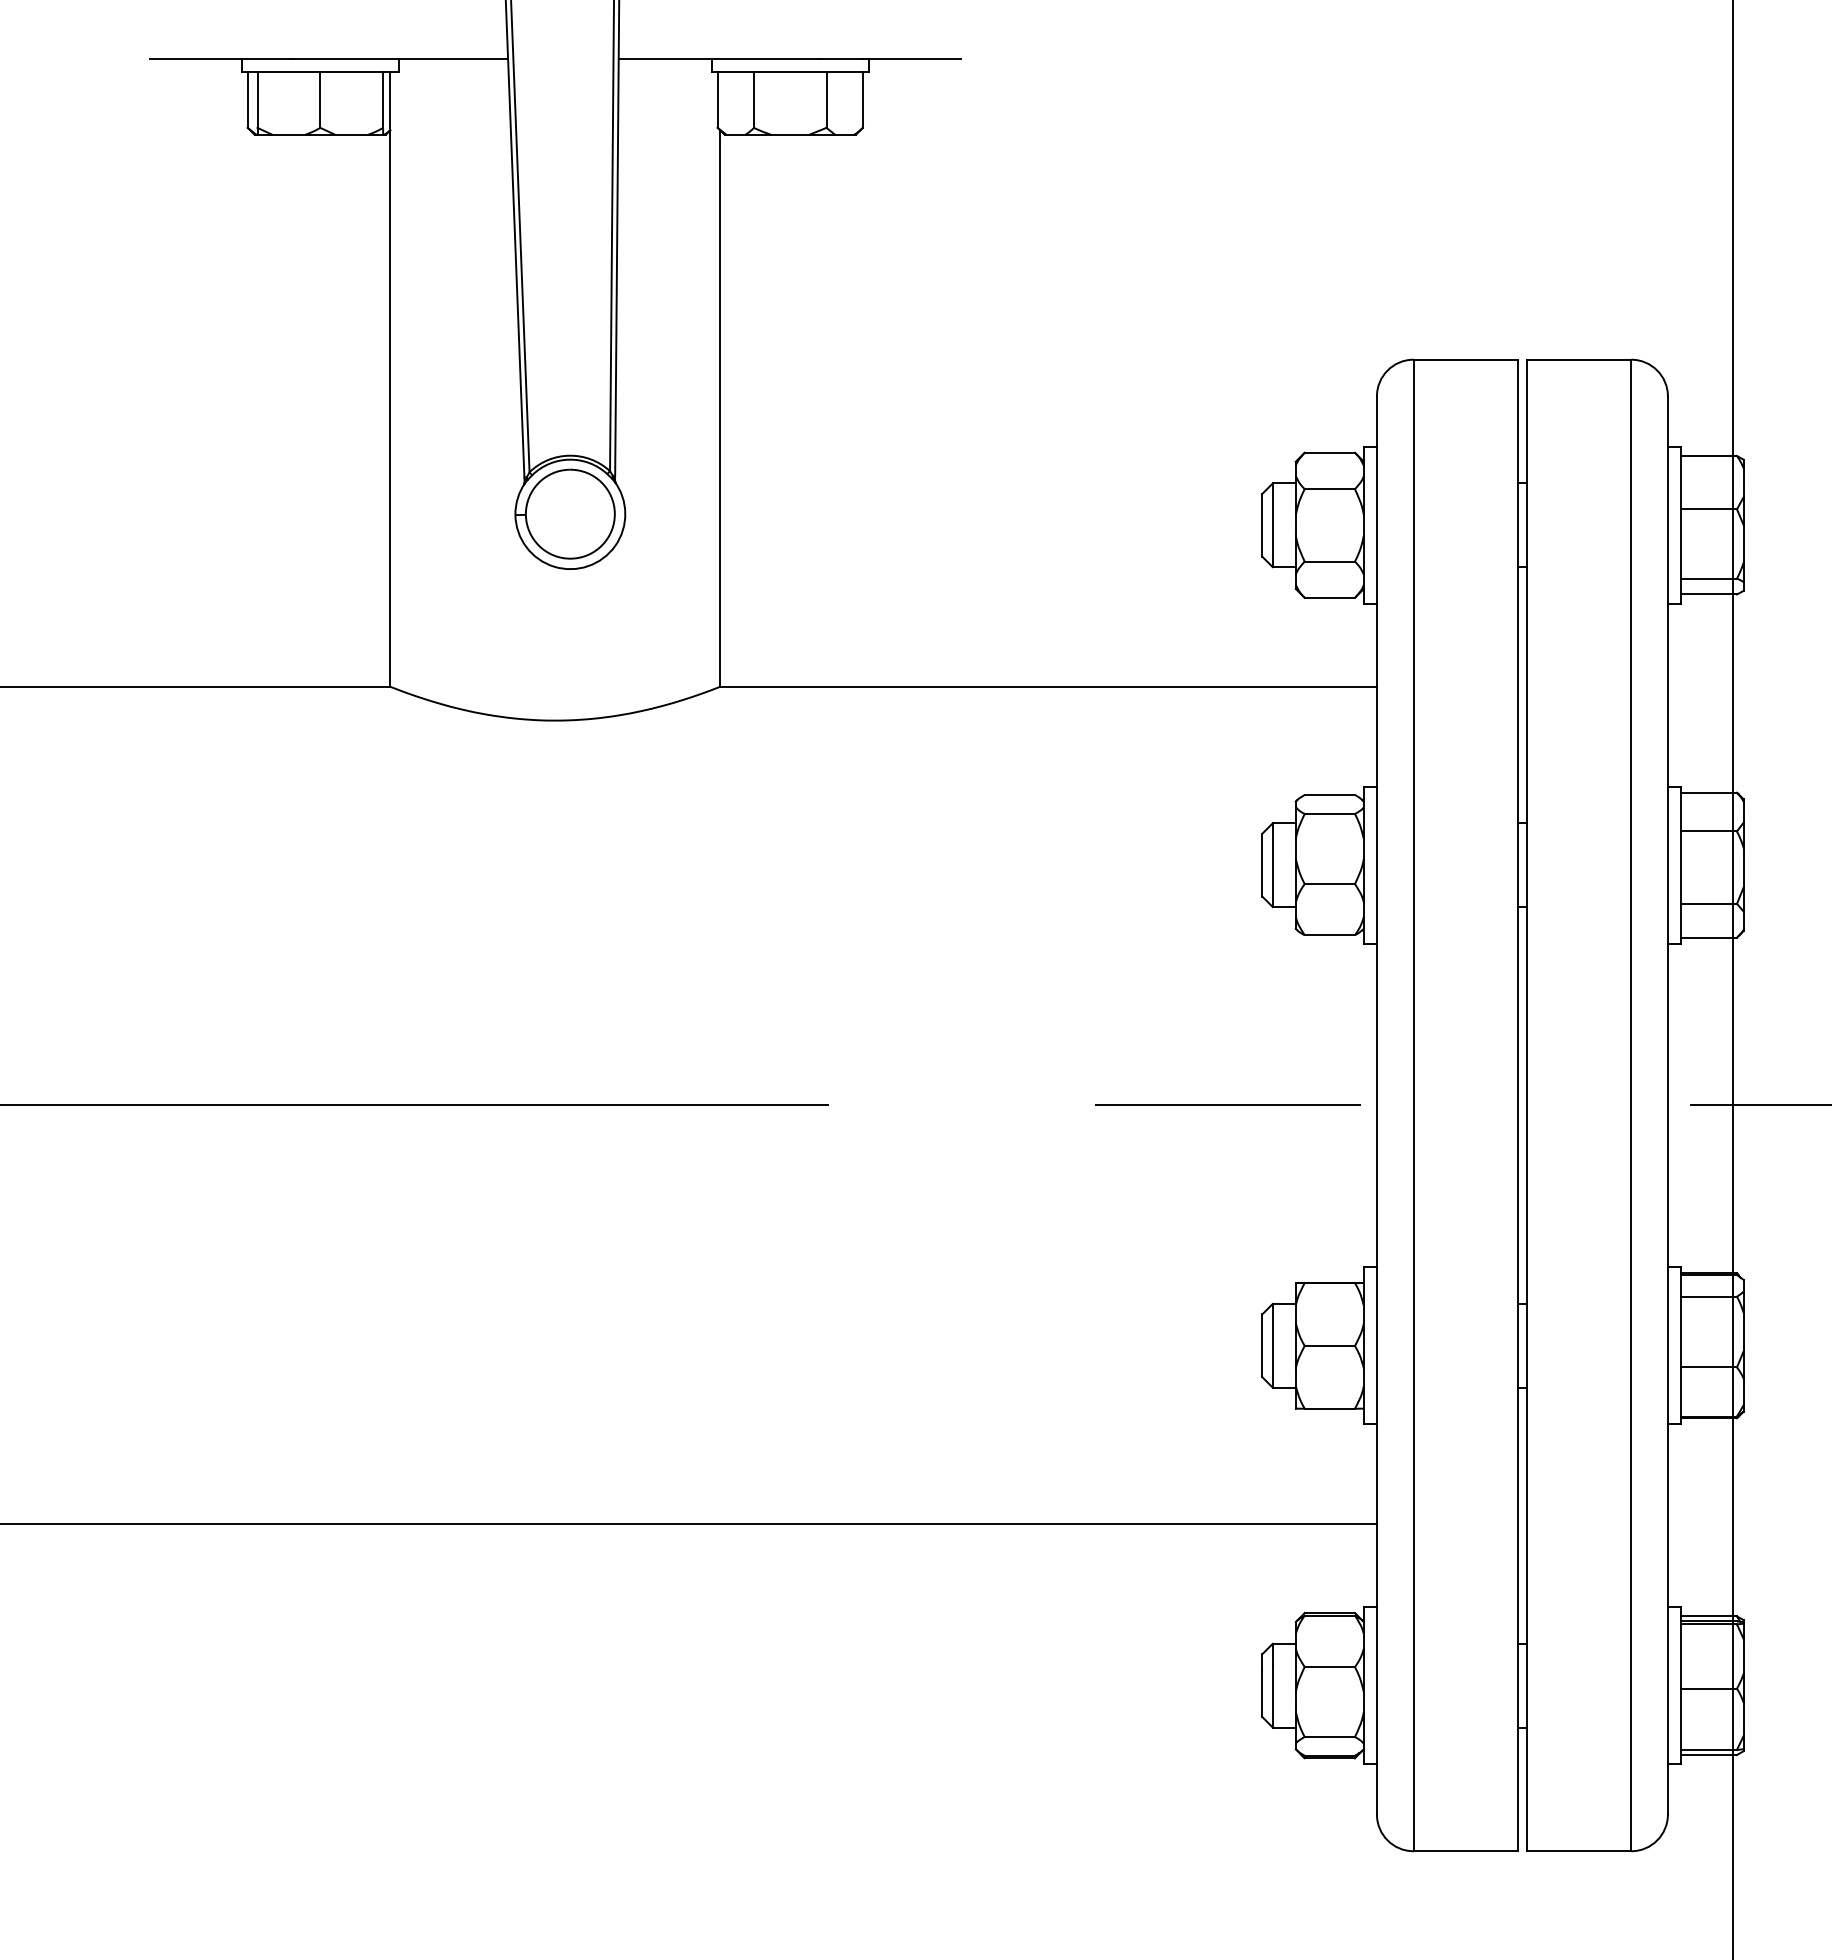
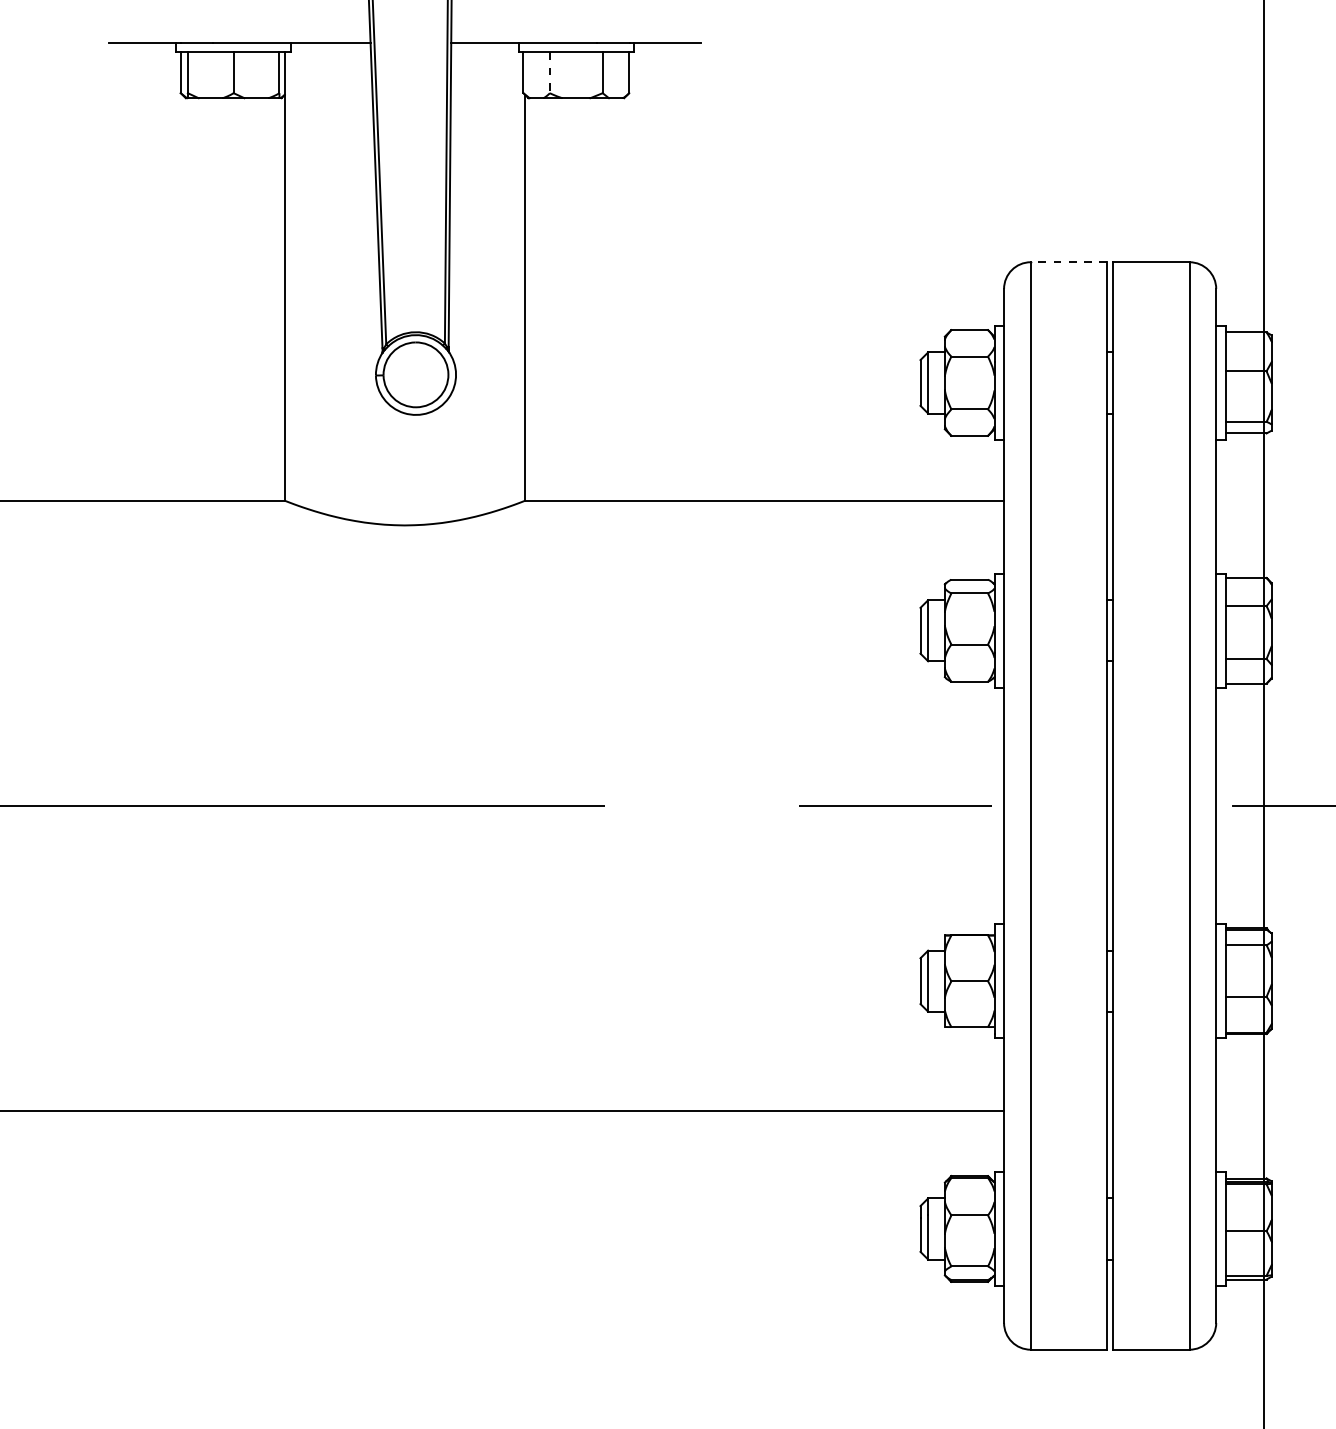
line: (754, 99) -> (550, 72), solid -> dashed
line: (1465, 359) -> (1068, 262), solid -> dashed

